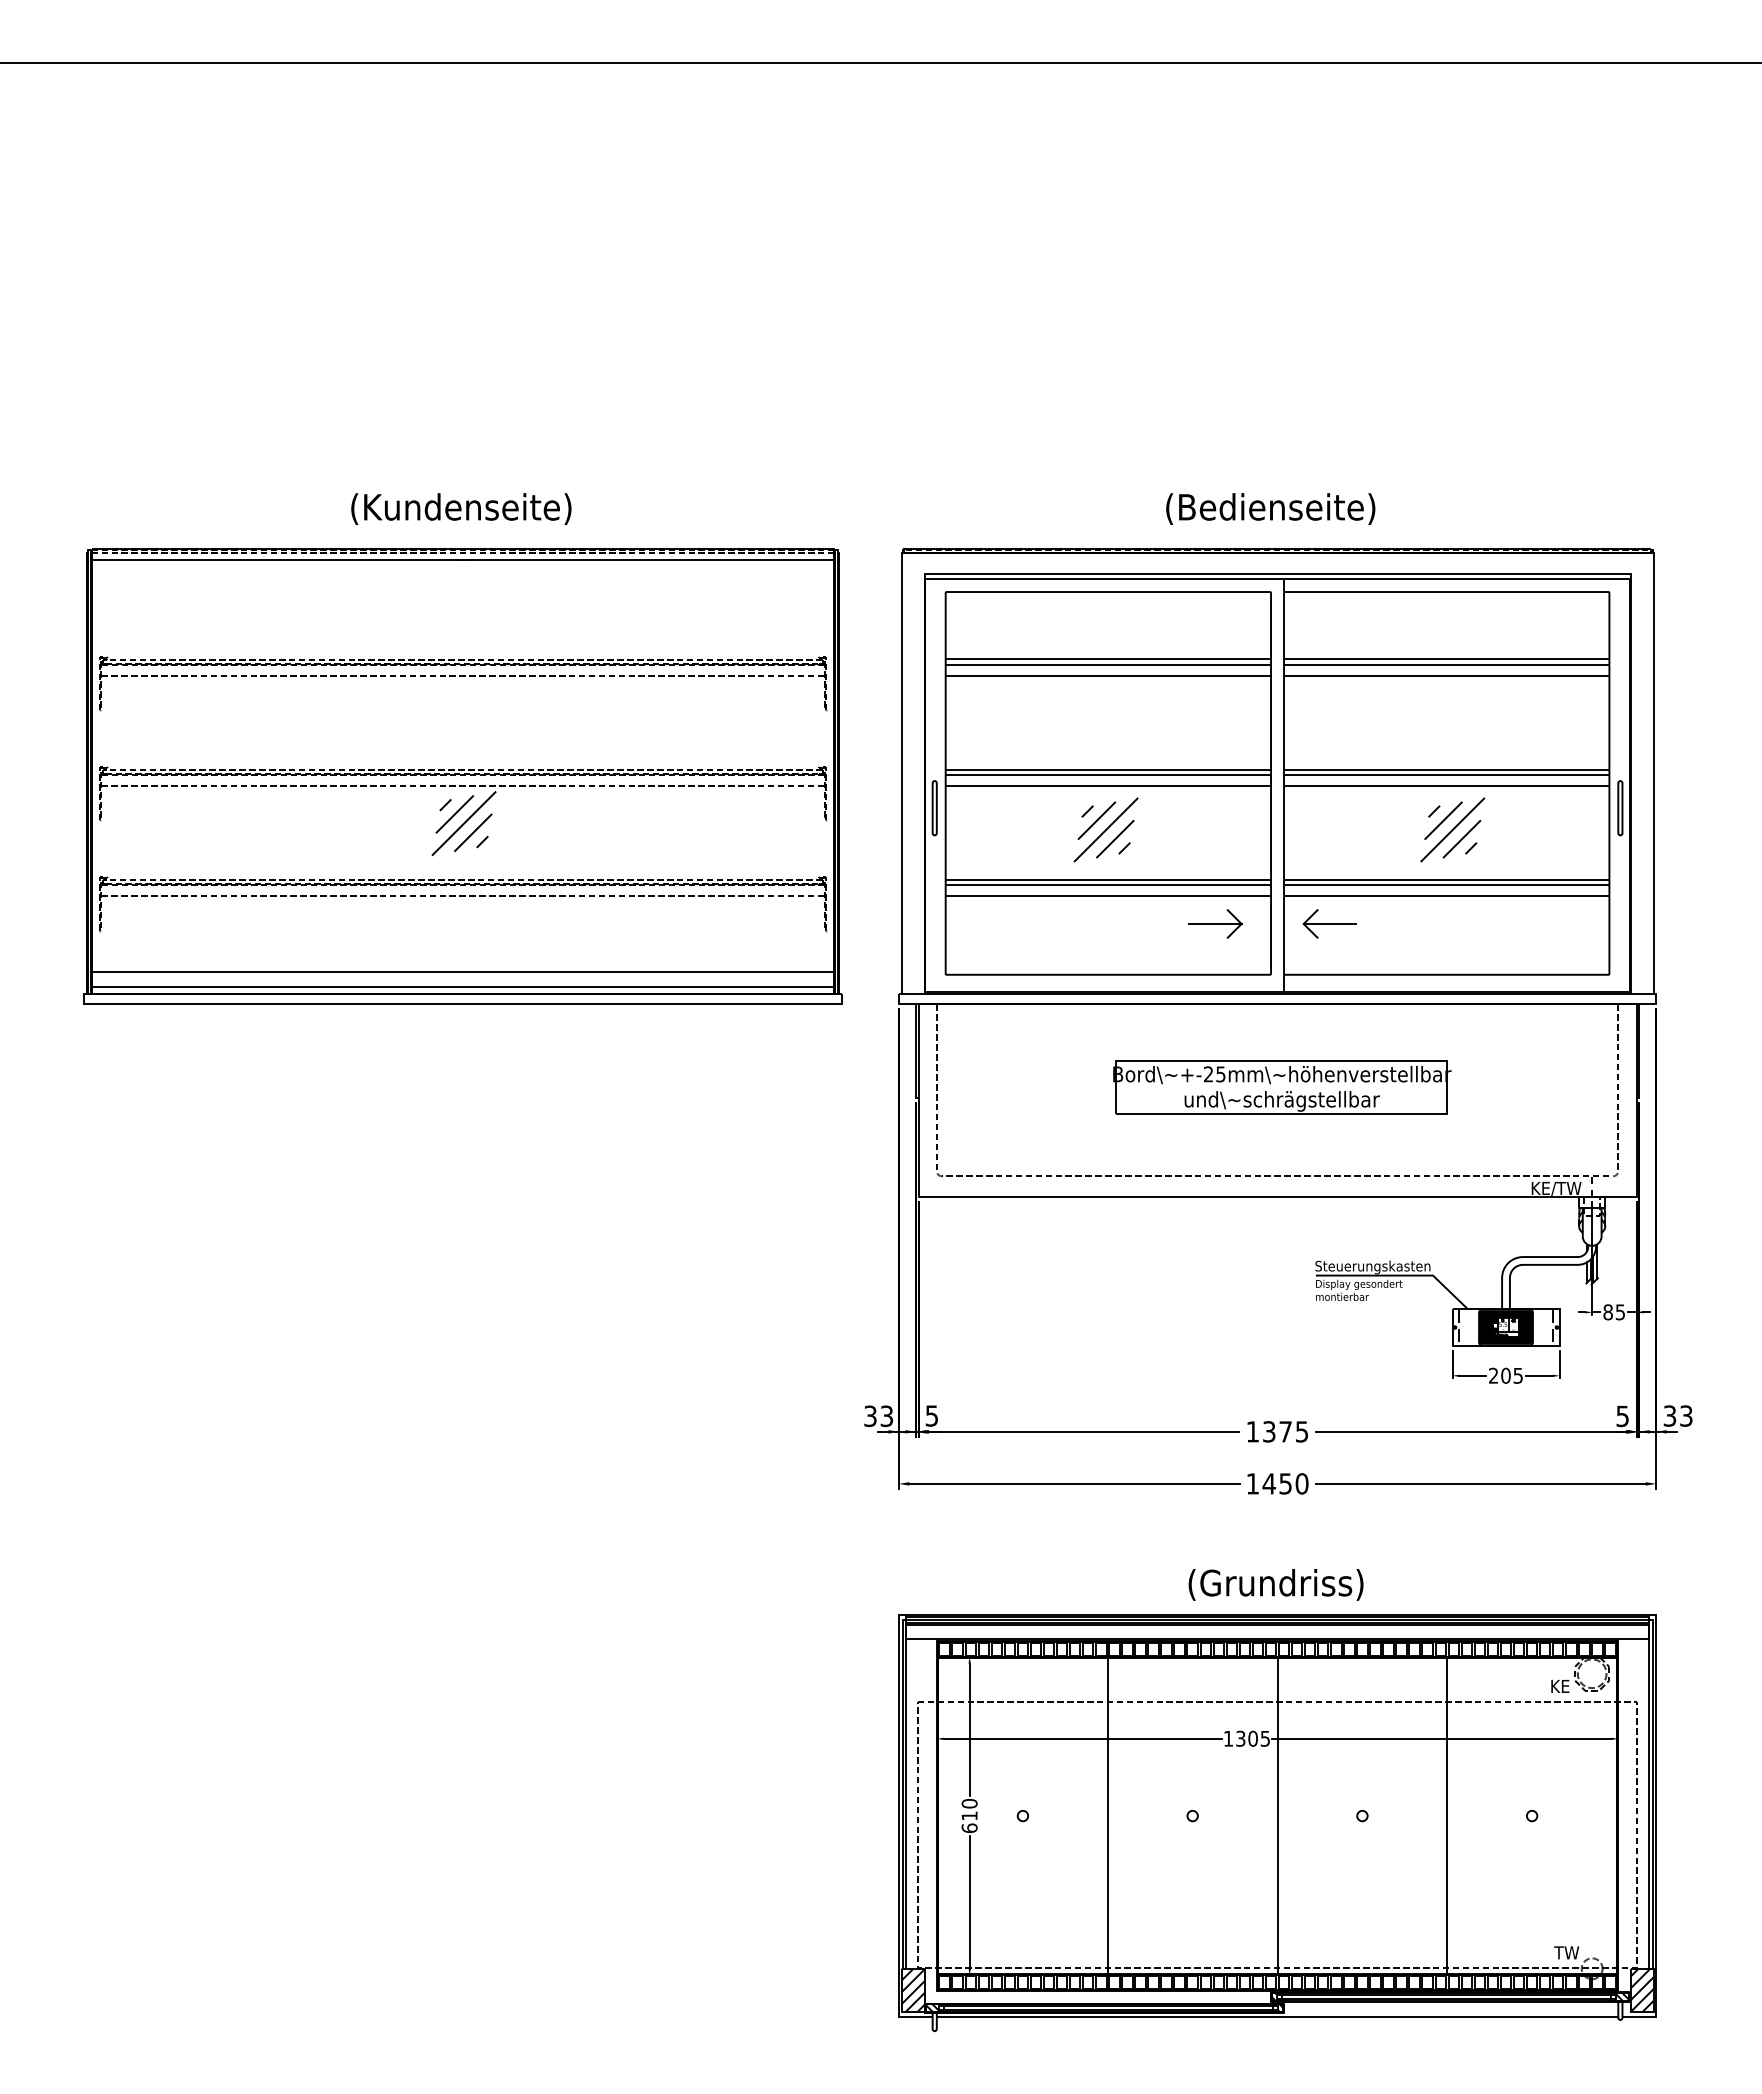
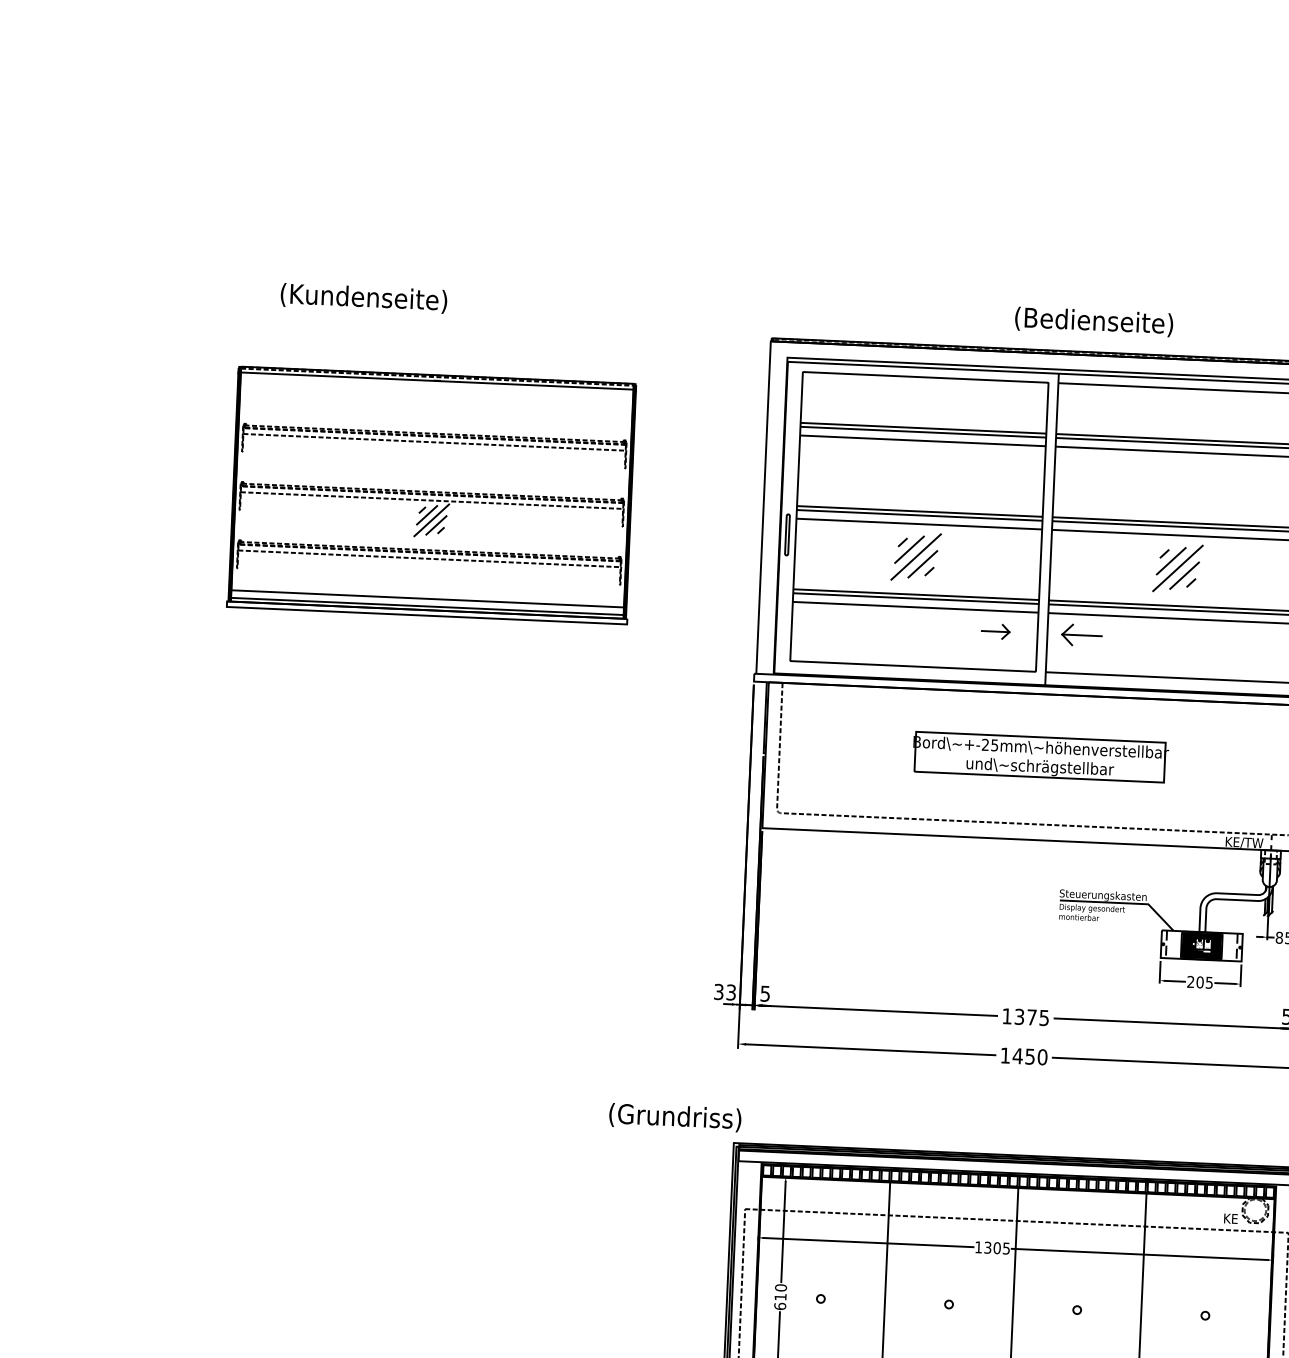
text: (461, 508) -> (364, 298), moved
text: (1270, 508) -> (1093, 321), moved
part: (462, 776) -> (431, 495), size x0.7
part: (1215, 923) -> (995, 631), size x0.7
text: (1275, 1584) -> (674, 1117), moved

